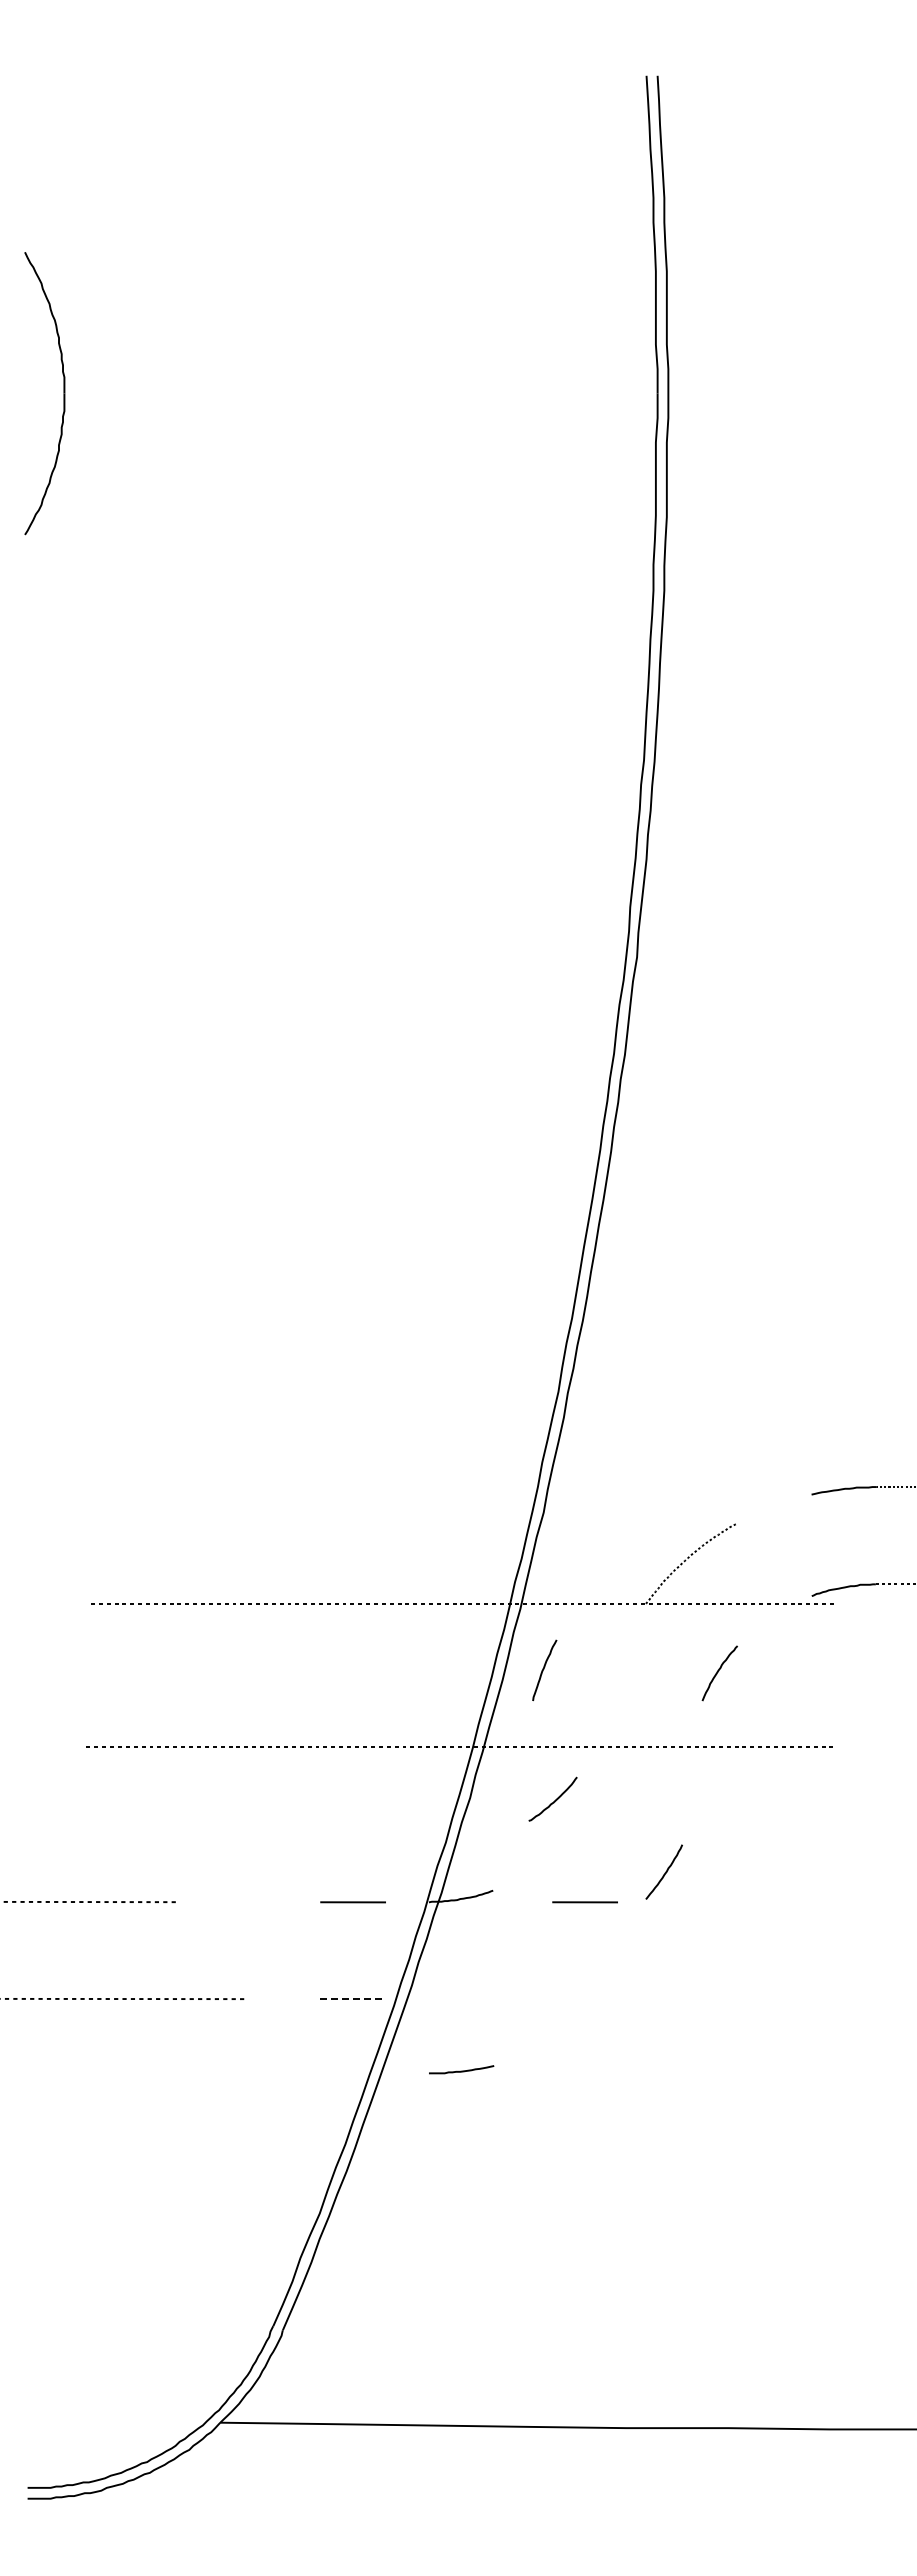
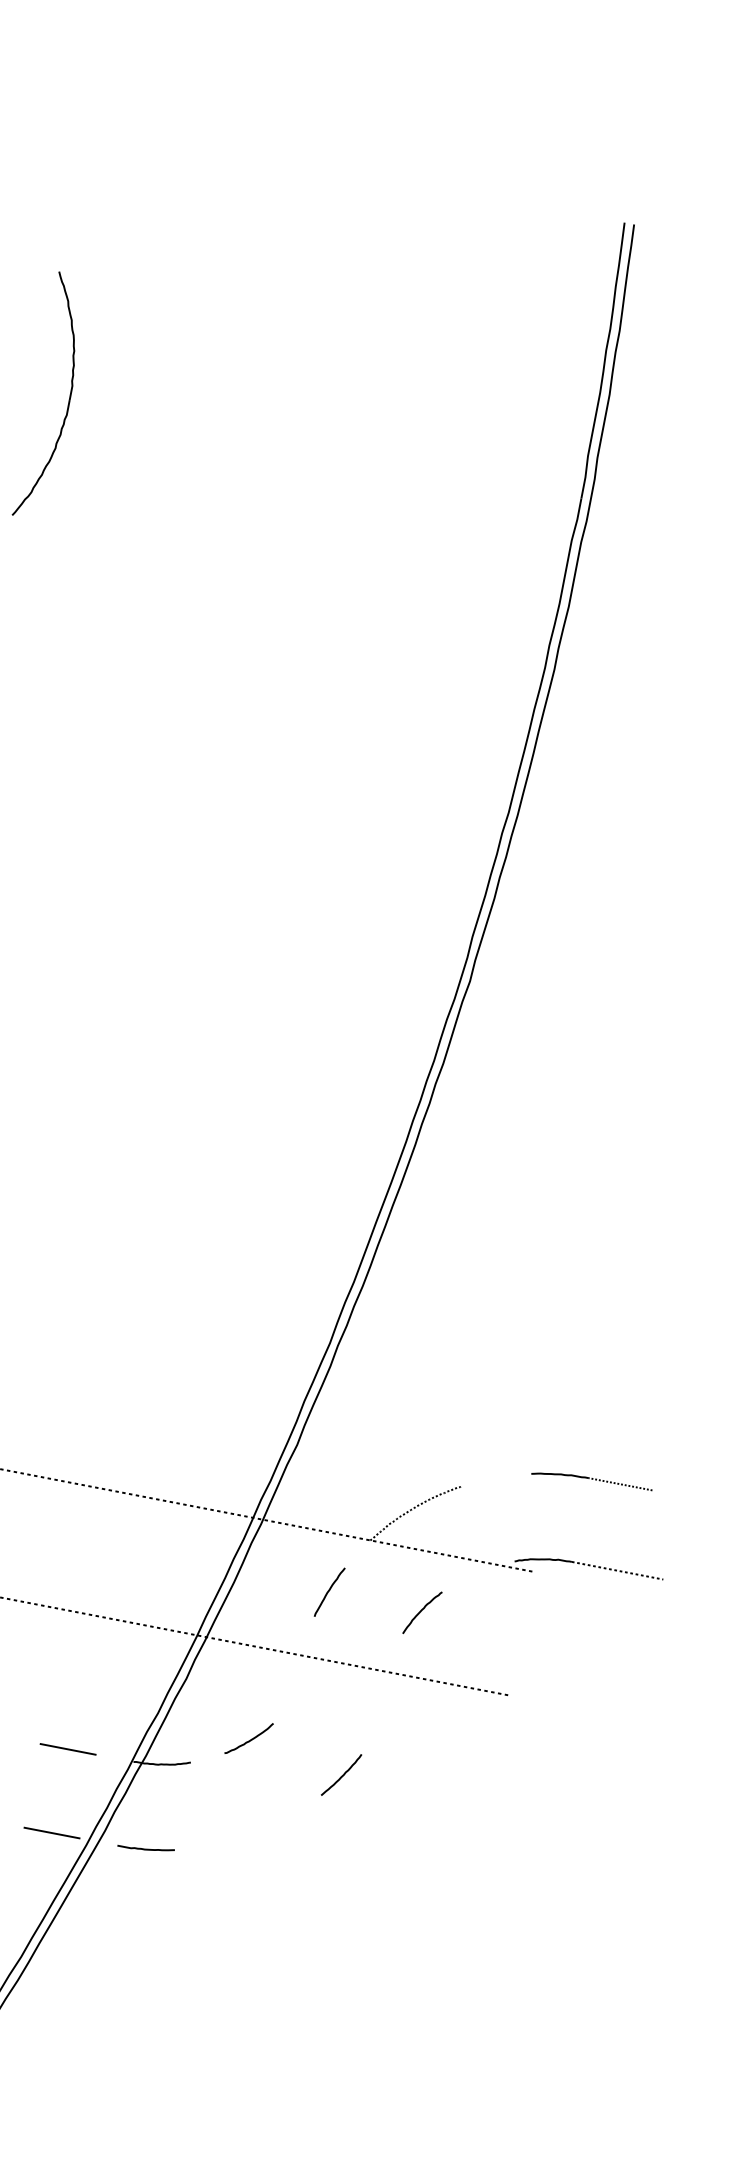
curve: (544, 1669) -> (329, 1591), moved
curve: (554, 1800) -> (250, 1739), moved
line: (584, 1902) -> (267, 1787), removed
line: (353, 1999) -> (52, 1833), dashed -> solid
curve: (461, 2070) -> (145, 1848), moved

